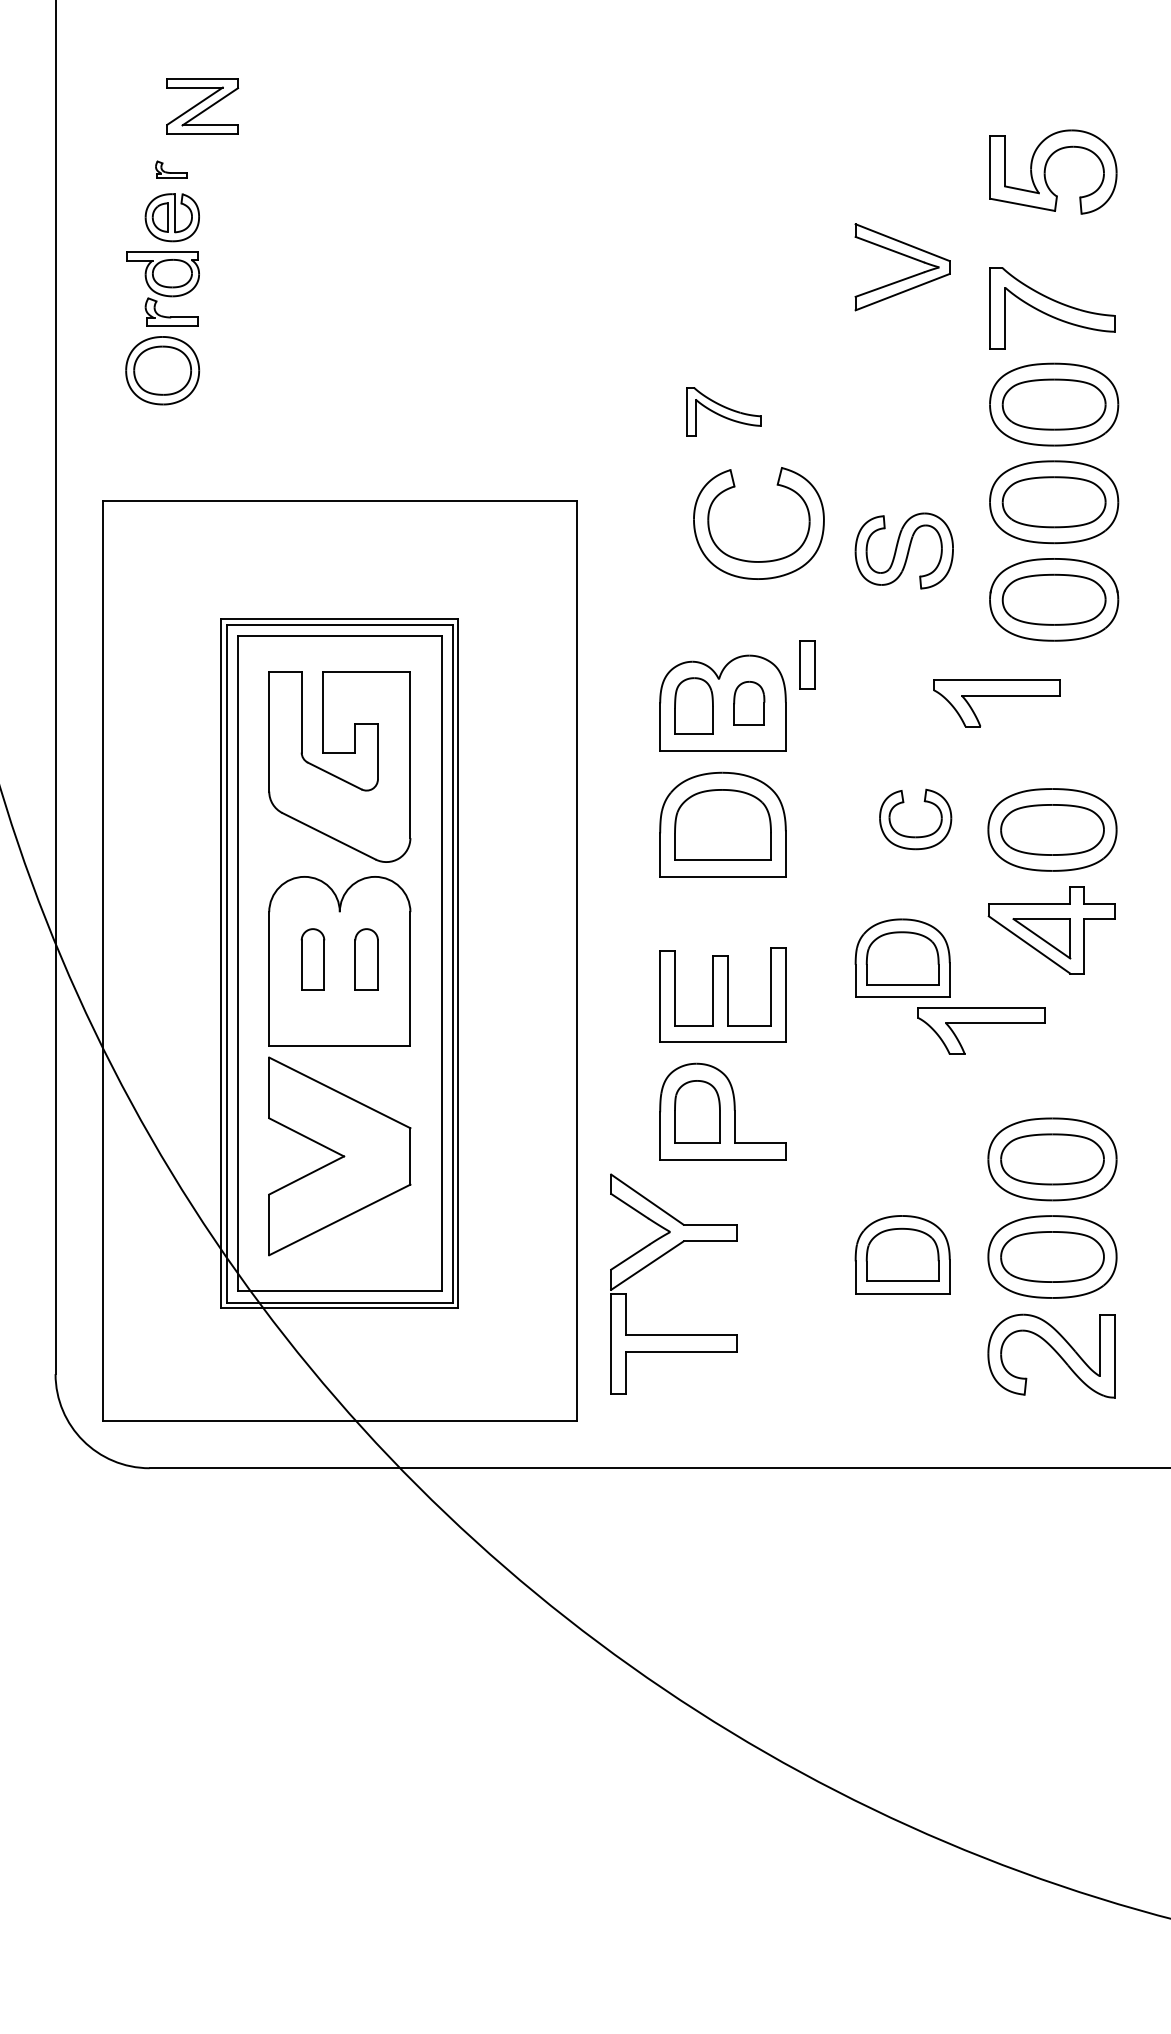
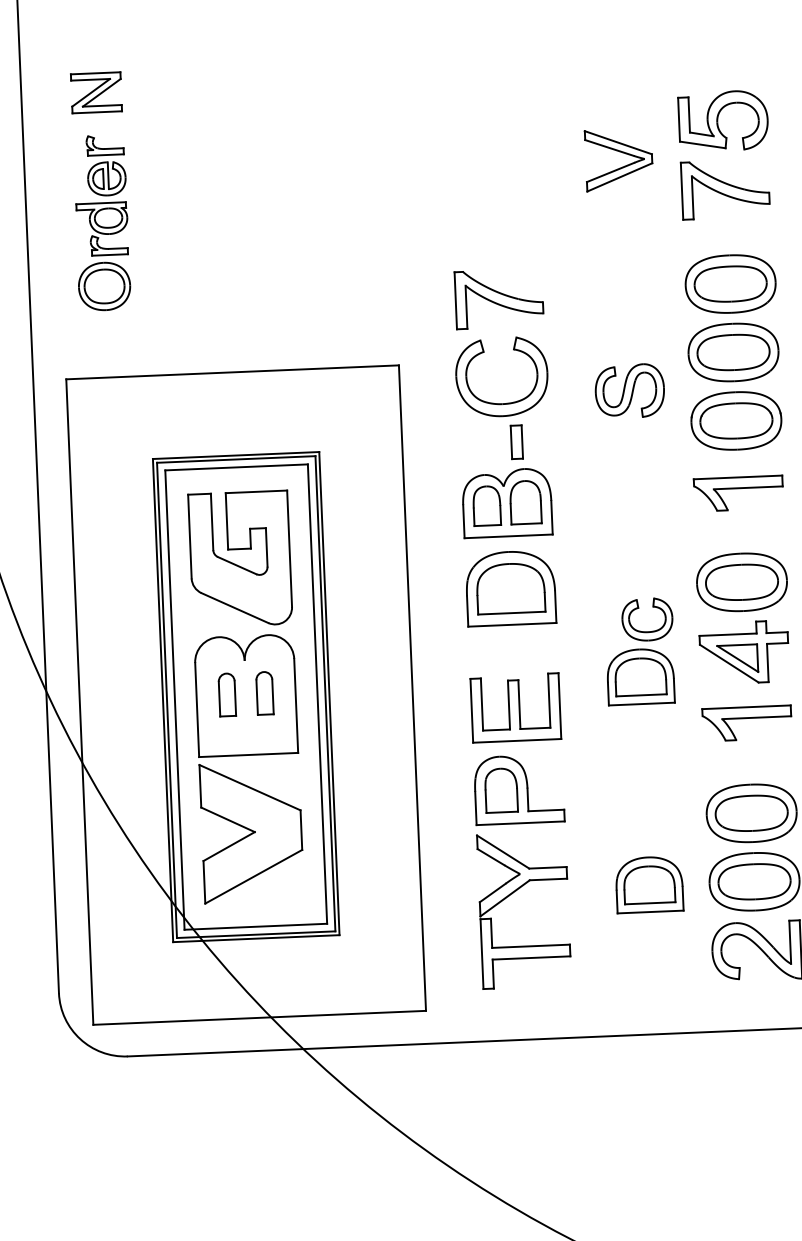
part: (202, 106) -> (96, 92), moved
part: (171, 169) -> (104, 145), size x1.67
part: (906, 277) -> (622, 167), moved
part: (1052, 308) -> (725, 189), moved
part: (723, 411) -> (499, 298), size x1.67
part: (753, 560) -> (499, 403), moved
part: (807, 664) -> (516, 441), moved
part: (996, 696) -> (738, 488), moved
part: (748, 702) -> (525, 501), size x1.43
part: (915, 836) -> (647, 631), moved
part: (981, 1023) -> (746, 718), moved
part: (658, 1259) -> (512, 893), moved

